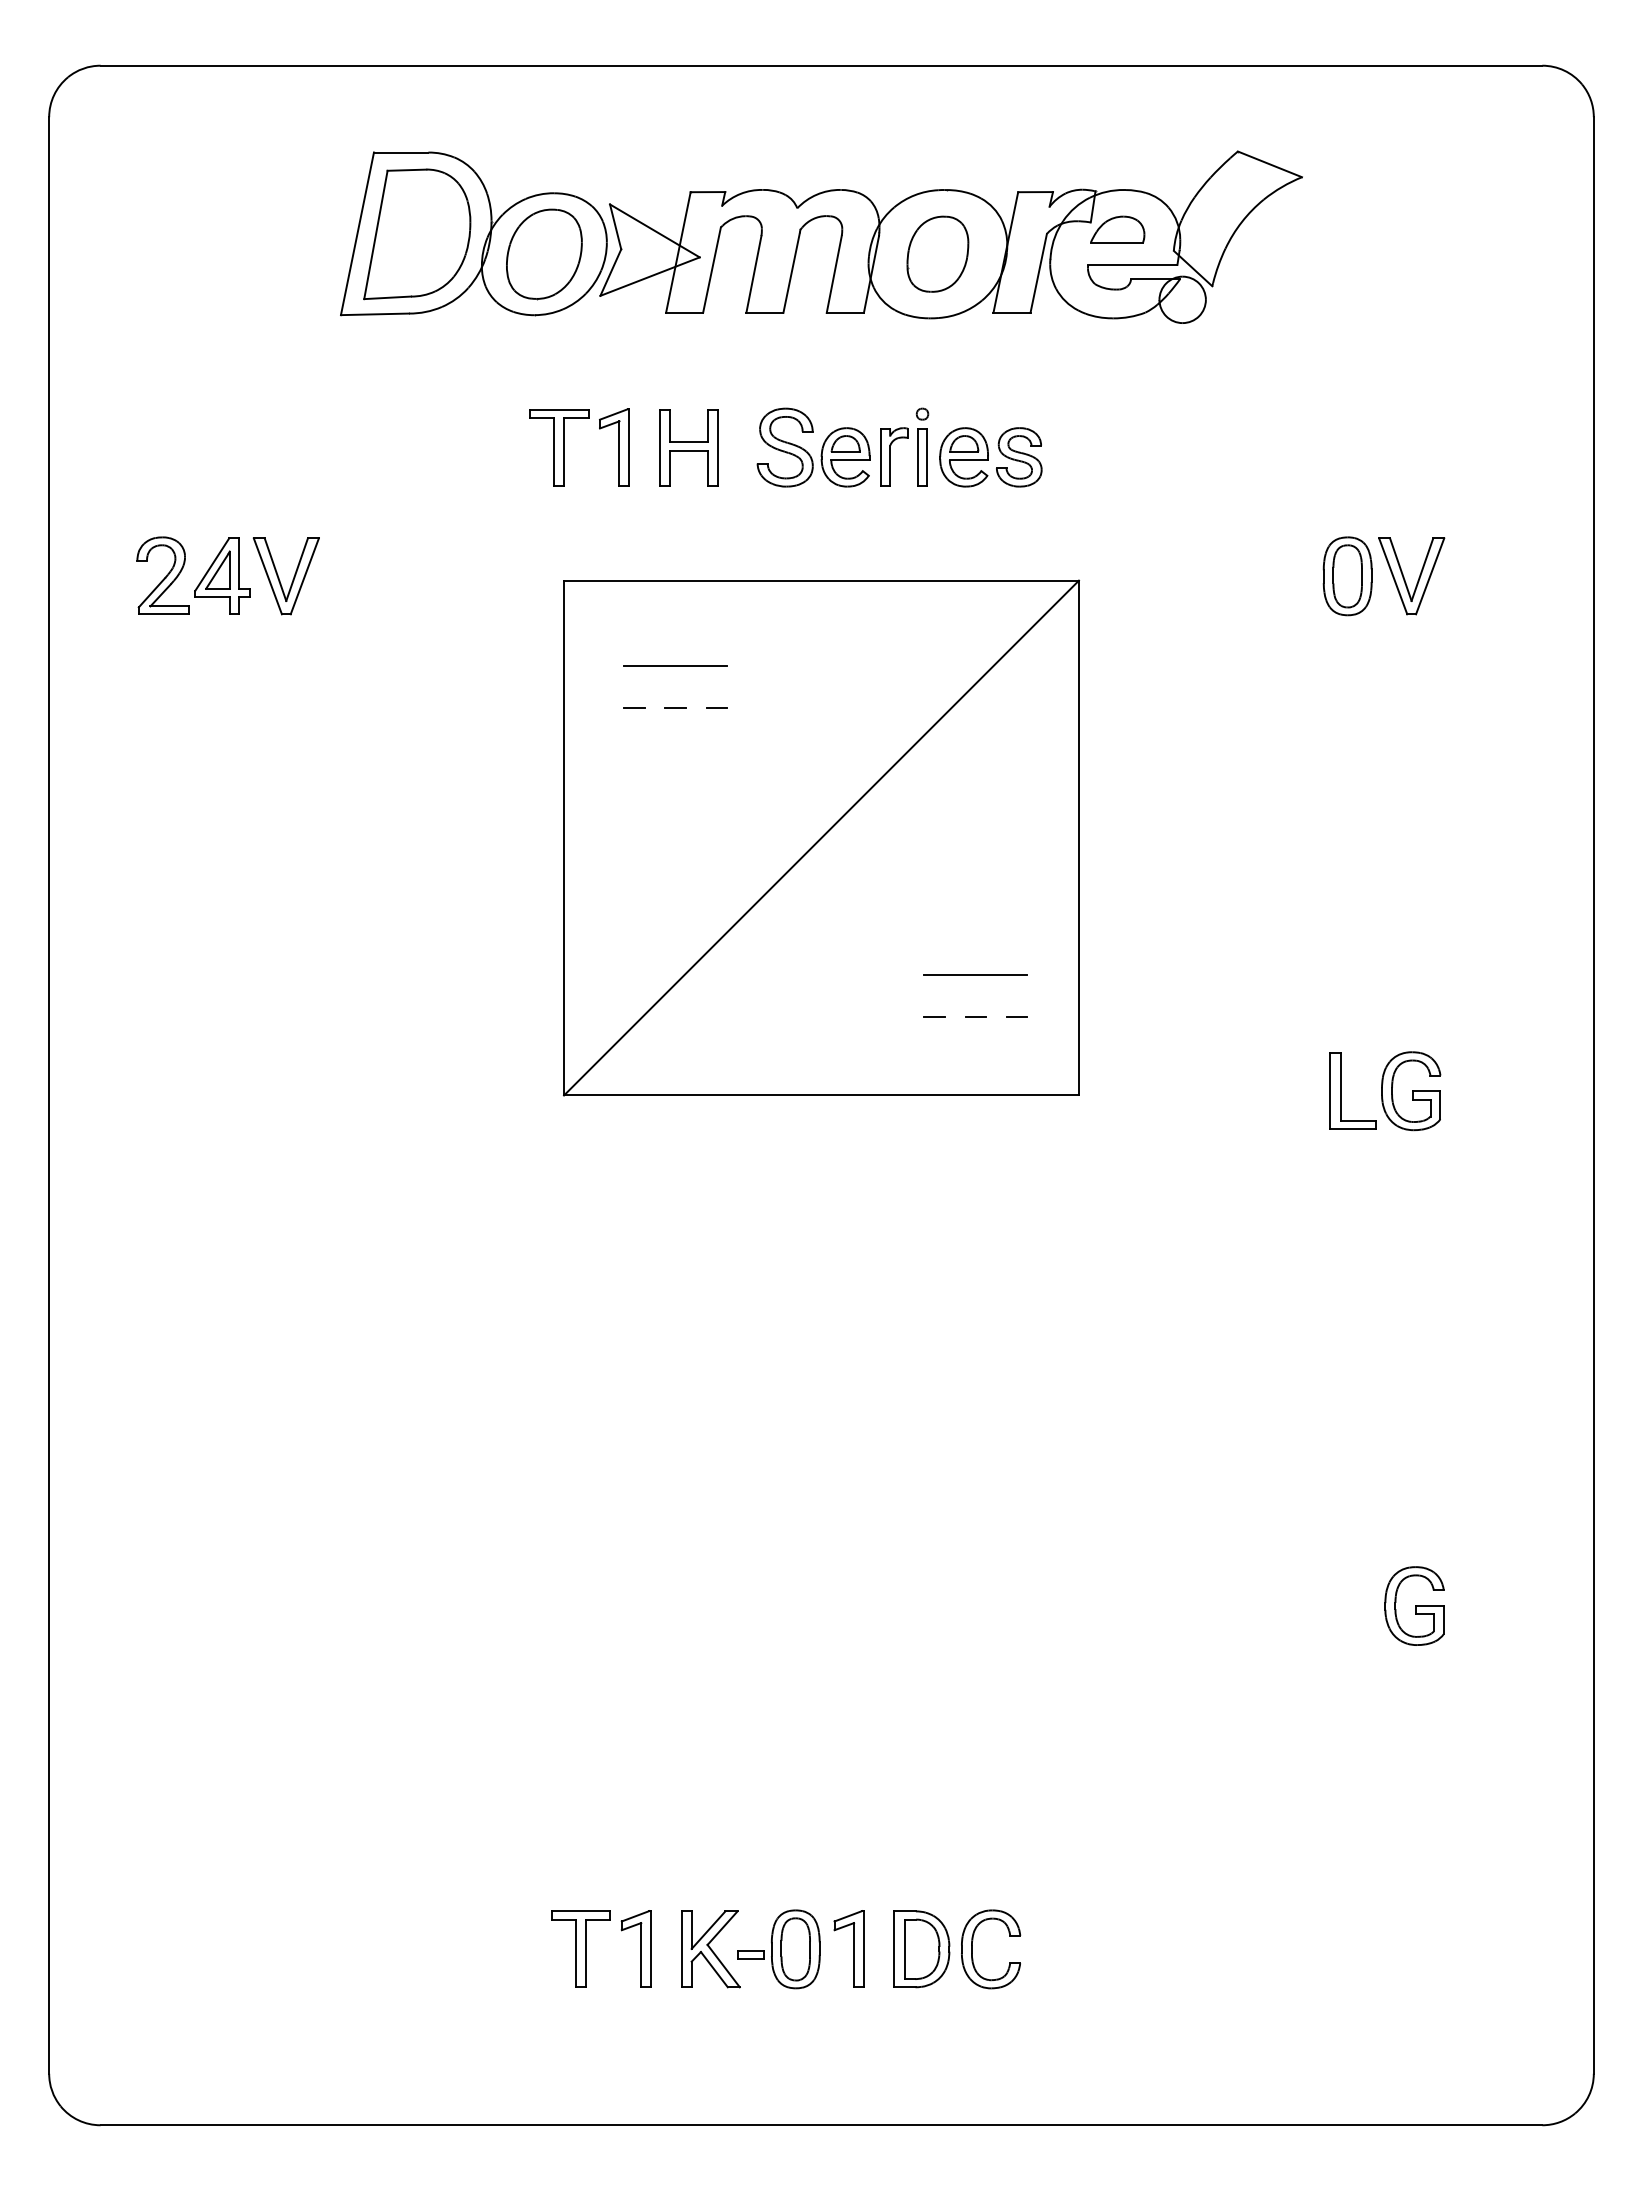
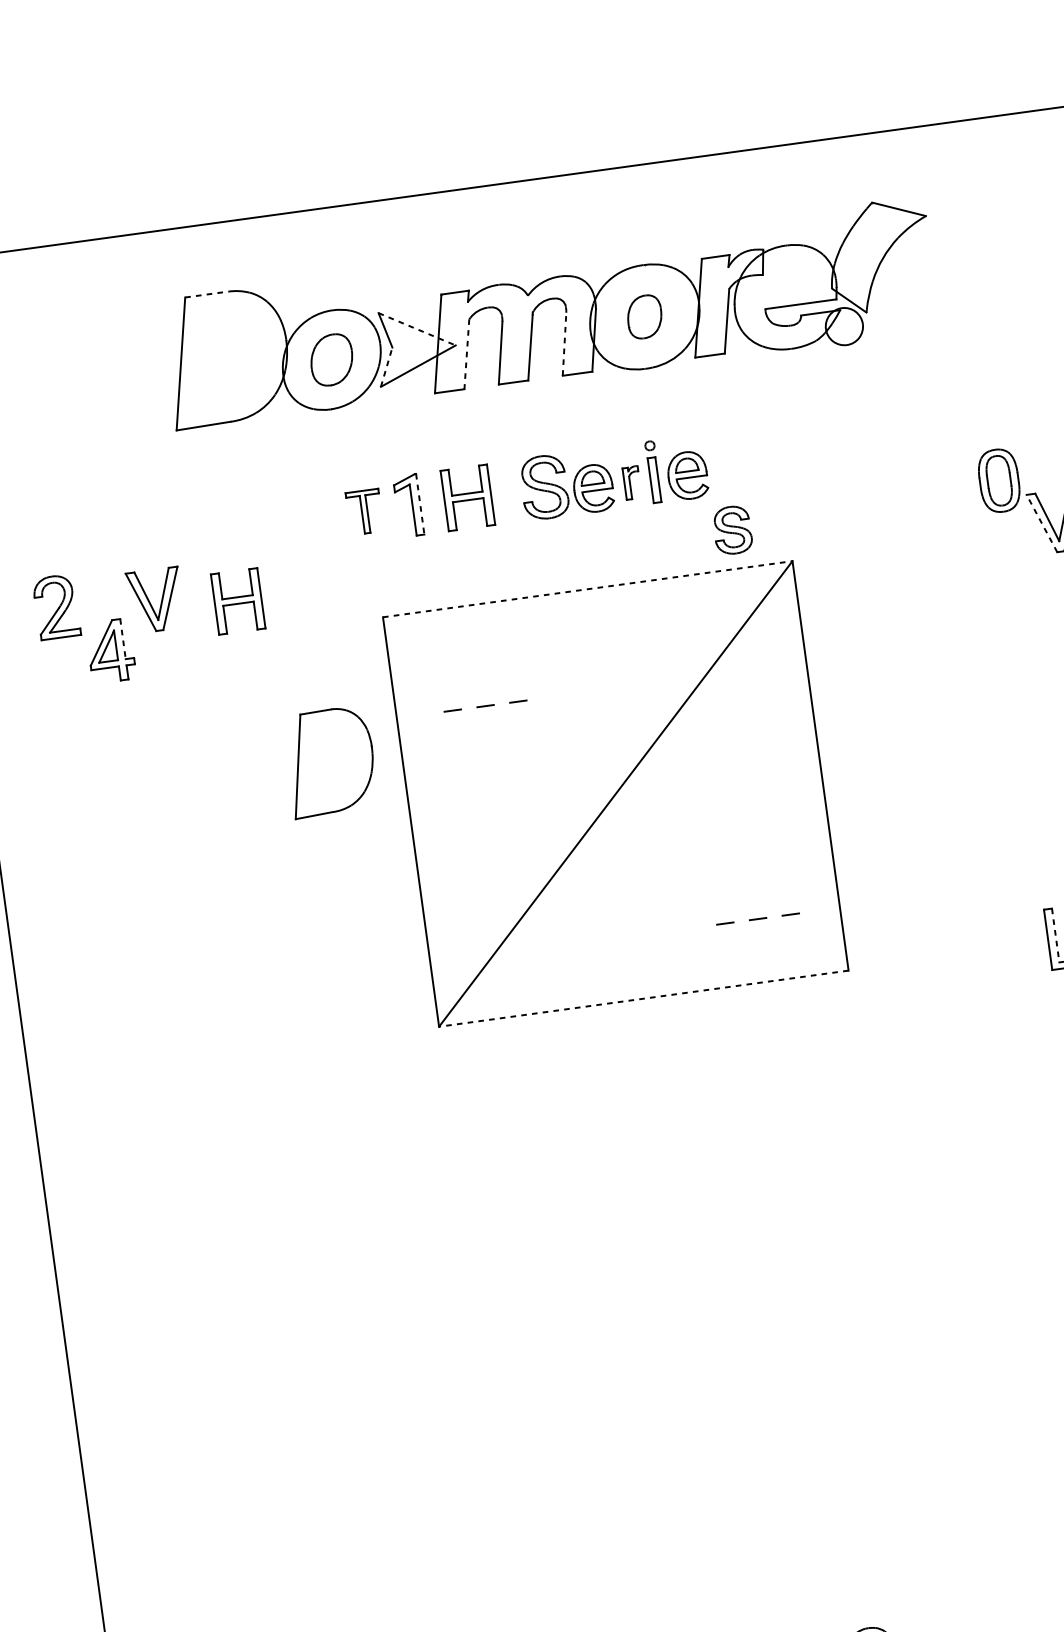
line: (401, 152) -> (207, 294), solid -> dashed
part: (1117, 229) -> (784, 277), removed
line: (655, 231) -> (417, 329), solid -> dashed
part: (417, 234) -> (331, 762), moved
part: (937, 253) -> (644, 316), size x0.7
part: (544, 254) -> (331, 360), size x0.7
line: (712, 270) -> (467, 354), solid -> dashed
line: (611, 272) -> (387, 367), solid -> dashed
line: (834, 273) -> (564, 343), solid -> dashed
part: (559, 447) -> (364, 511), size x0.7
line: (629, 447) -> (420, 504), solid -> dashed
part: (894, 456) -> (632, 482), size x0.7
part: (1019, 457) -> (732, 530), moved
part: (387, 536) -> (237, 601), added
line: (239, 564) -> (123, 639), solid -> dashed
part: (162, 575) -> (56, 606), moved
line: (1393, 575) -> (1042, 522), solid -> dashed
part: (1347, 576) -> (999, 480), moved
part: (279, 577) -> (150, 602), moved
line: (822, 580) -> (588, 589), solid -> dashed
line: (675, 666) -> (481, 673), removed
line: (975, 975) -> (753, 886), removed
line: (1340, 1087) -> (1055, 935), solid -> dashed
line: (821, 1095) -> (643, 998), solid -> dashed

